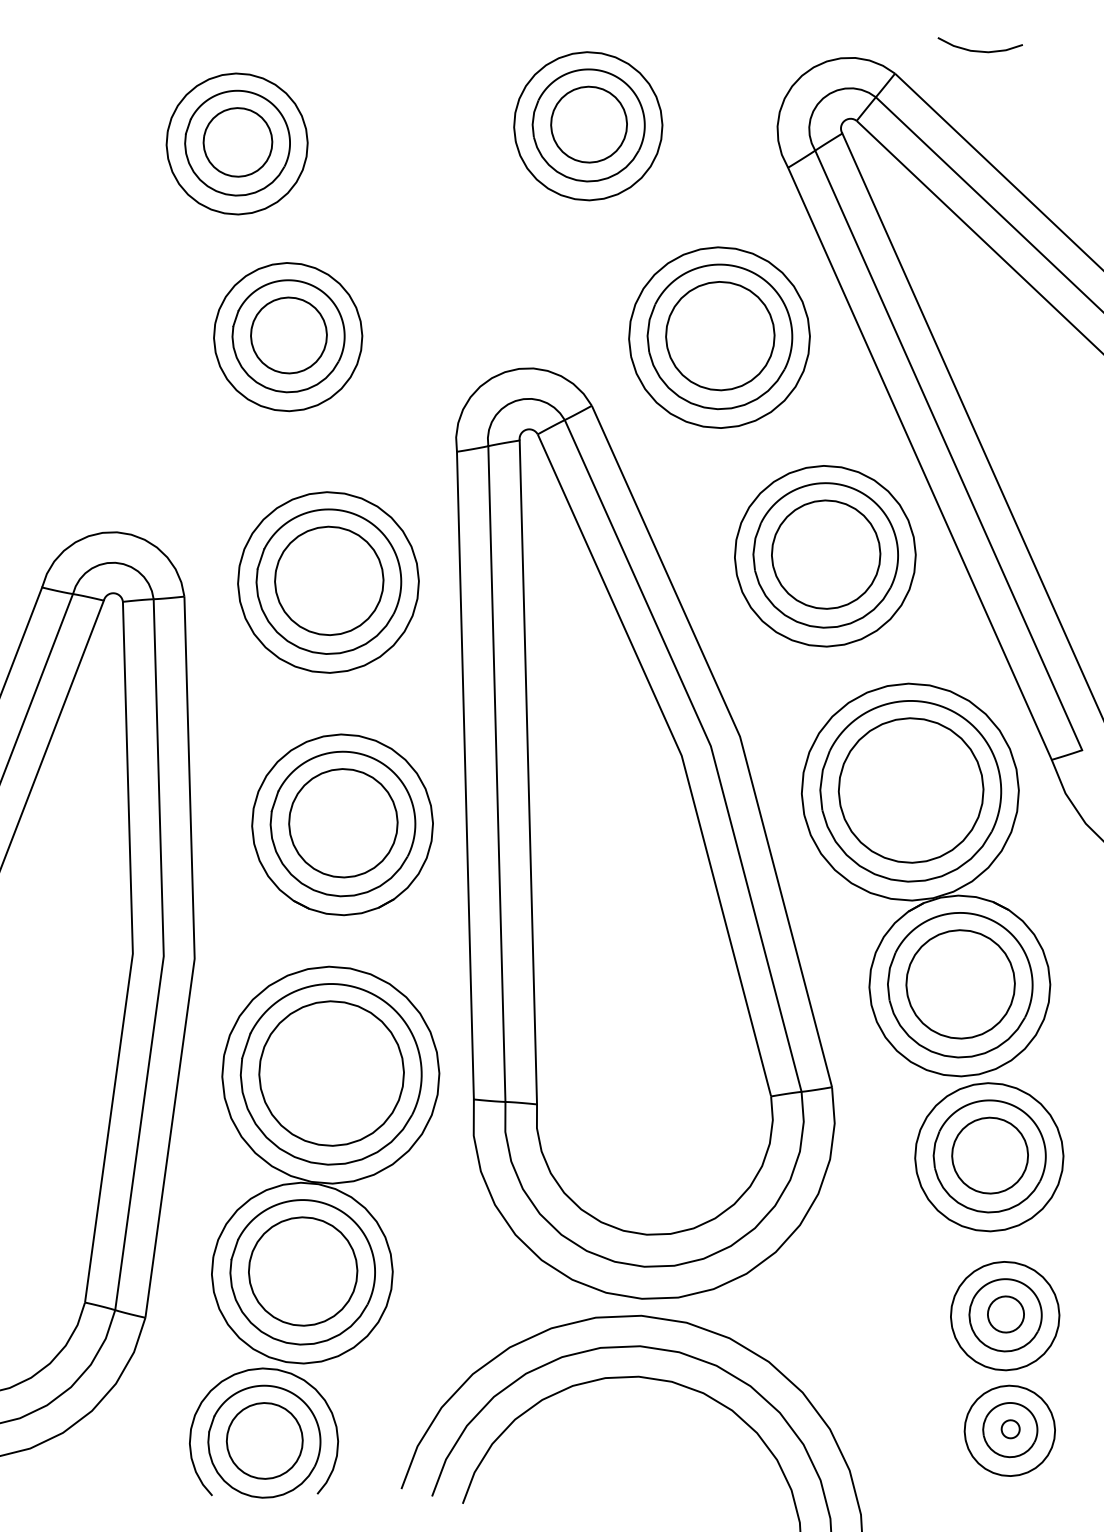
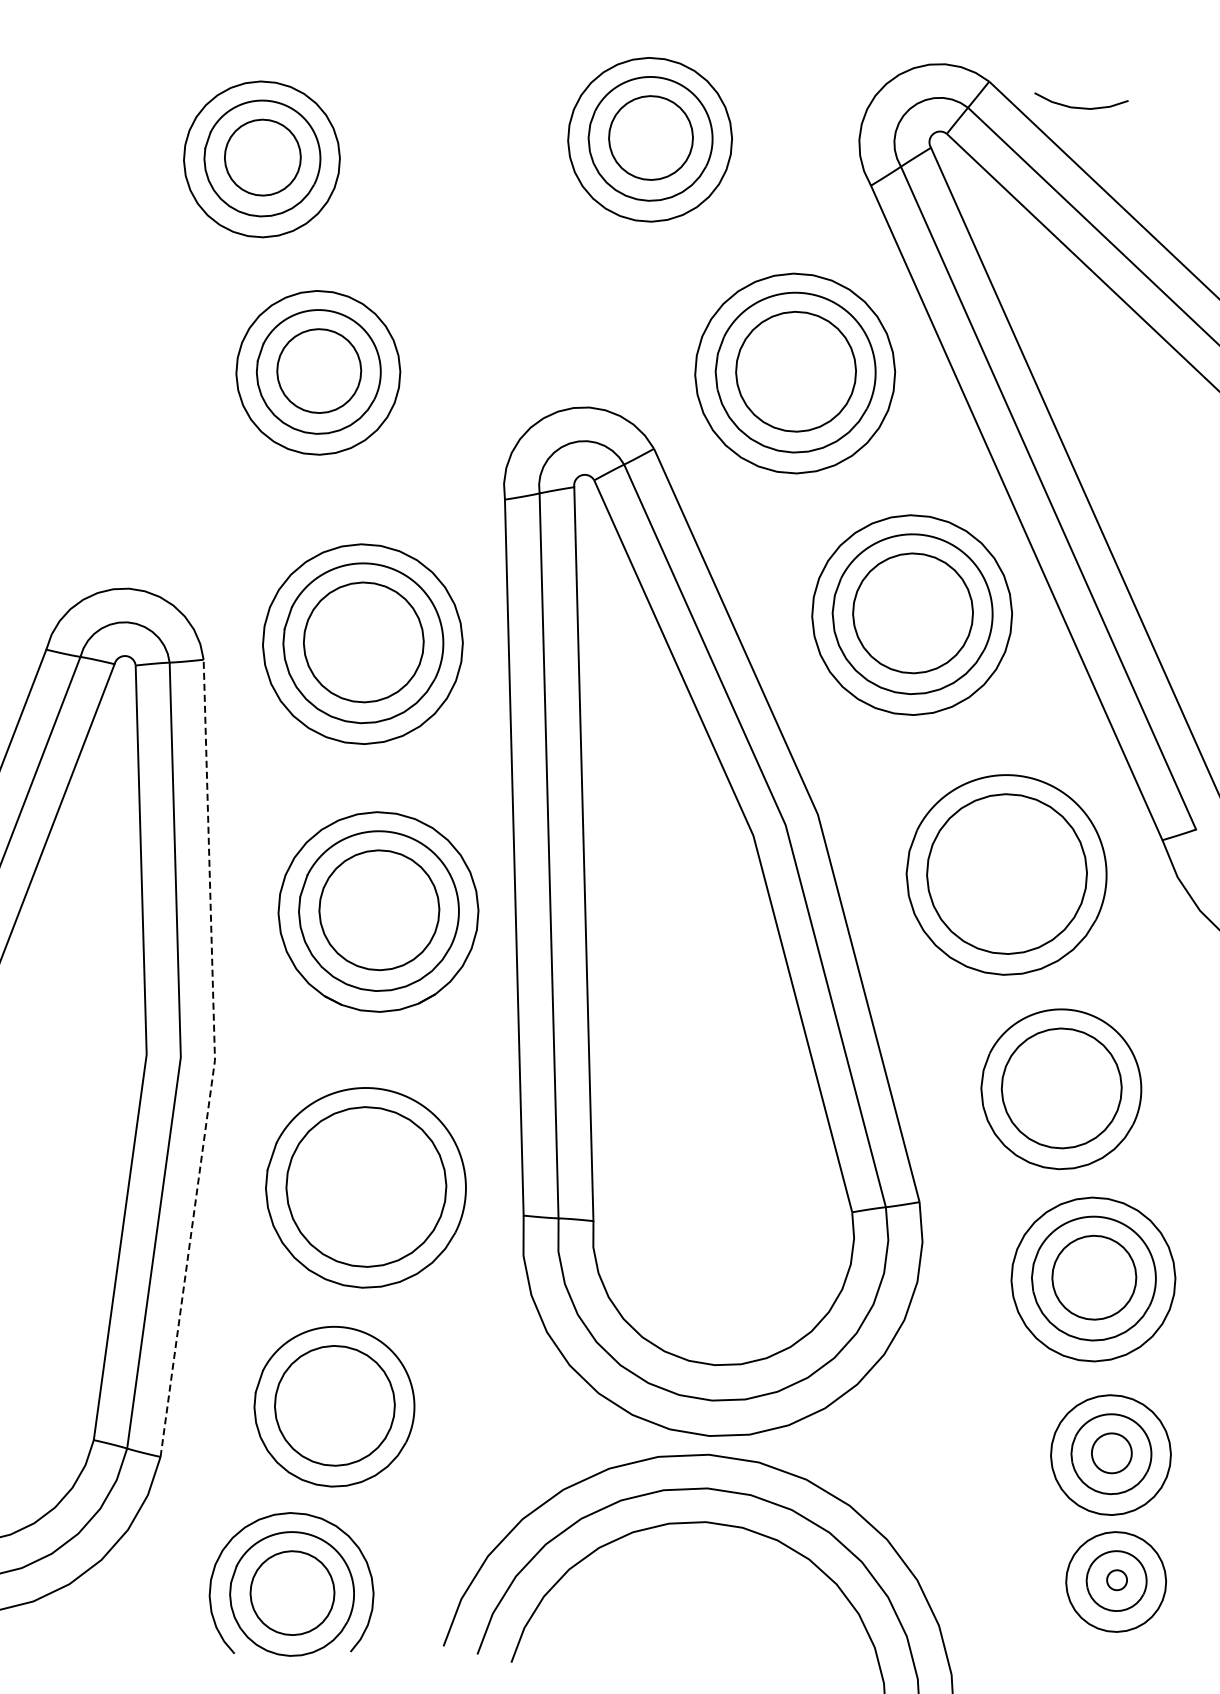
curve: (980, 50) -> (1081, 107), moved
part: (926, 879) -> (1023, 972), removed
line: (195, 959) -> (215, 1060), solid -> dashed
part: (325, 1165) -> (359, 1288), removed

